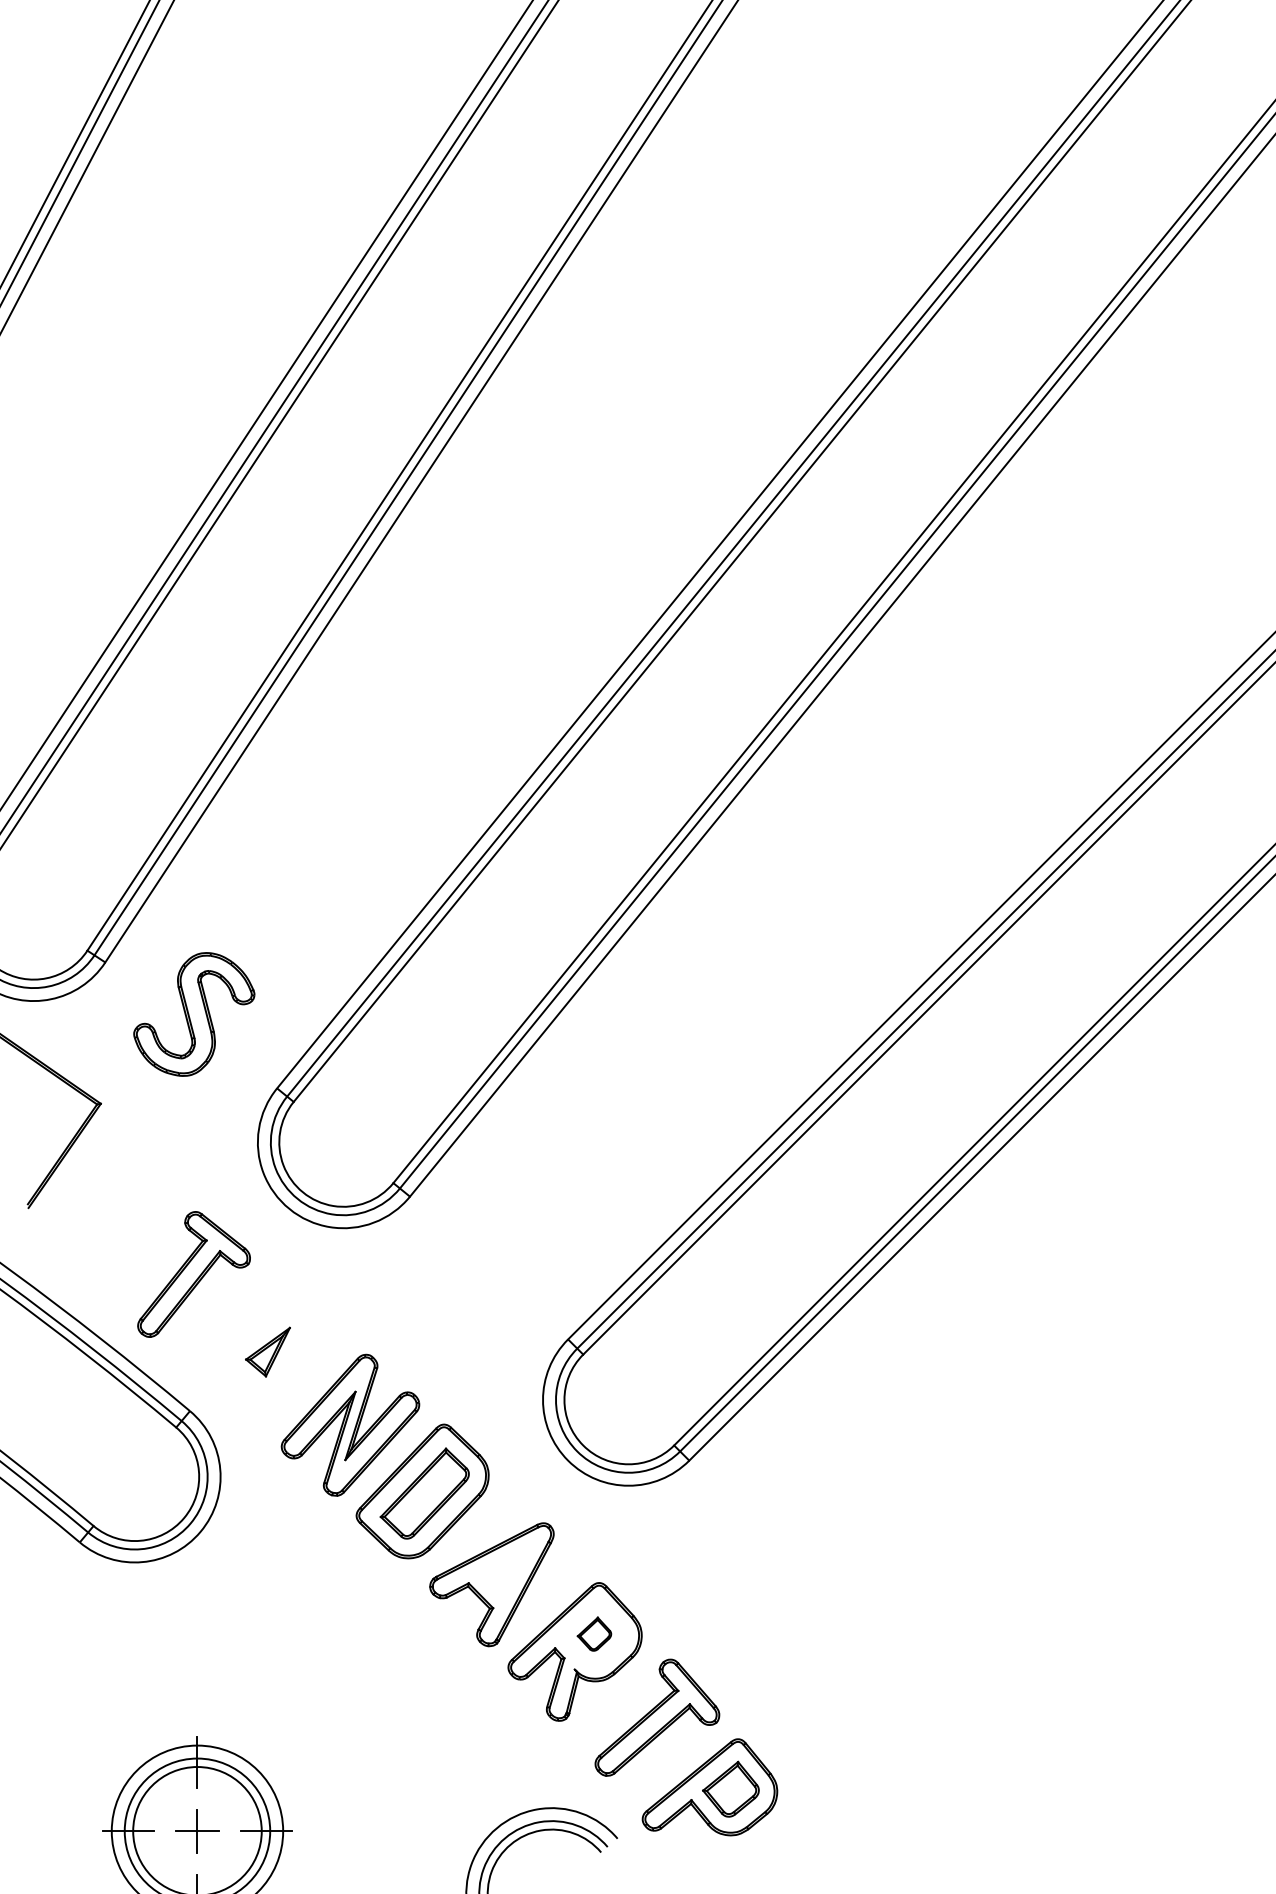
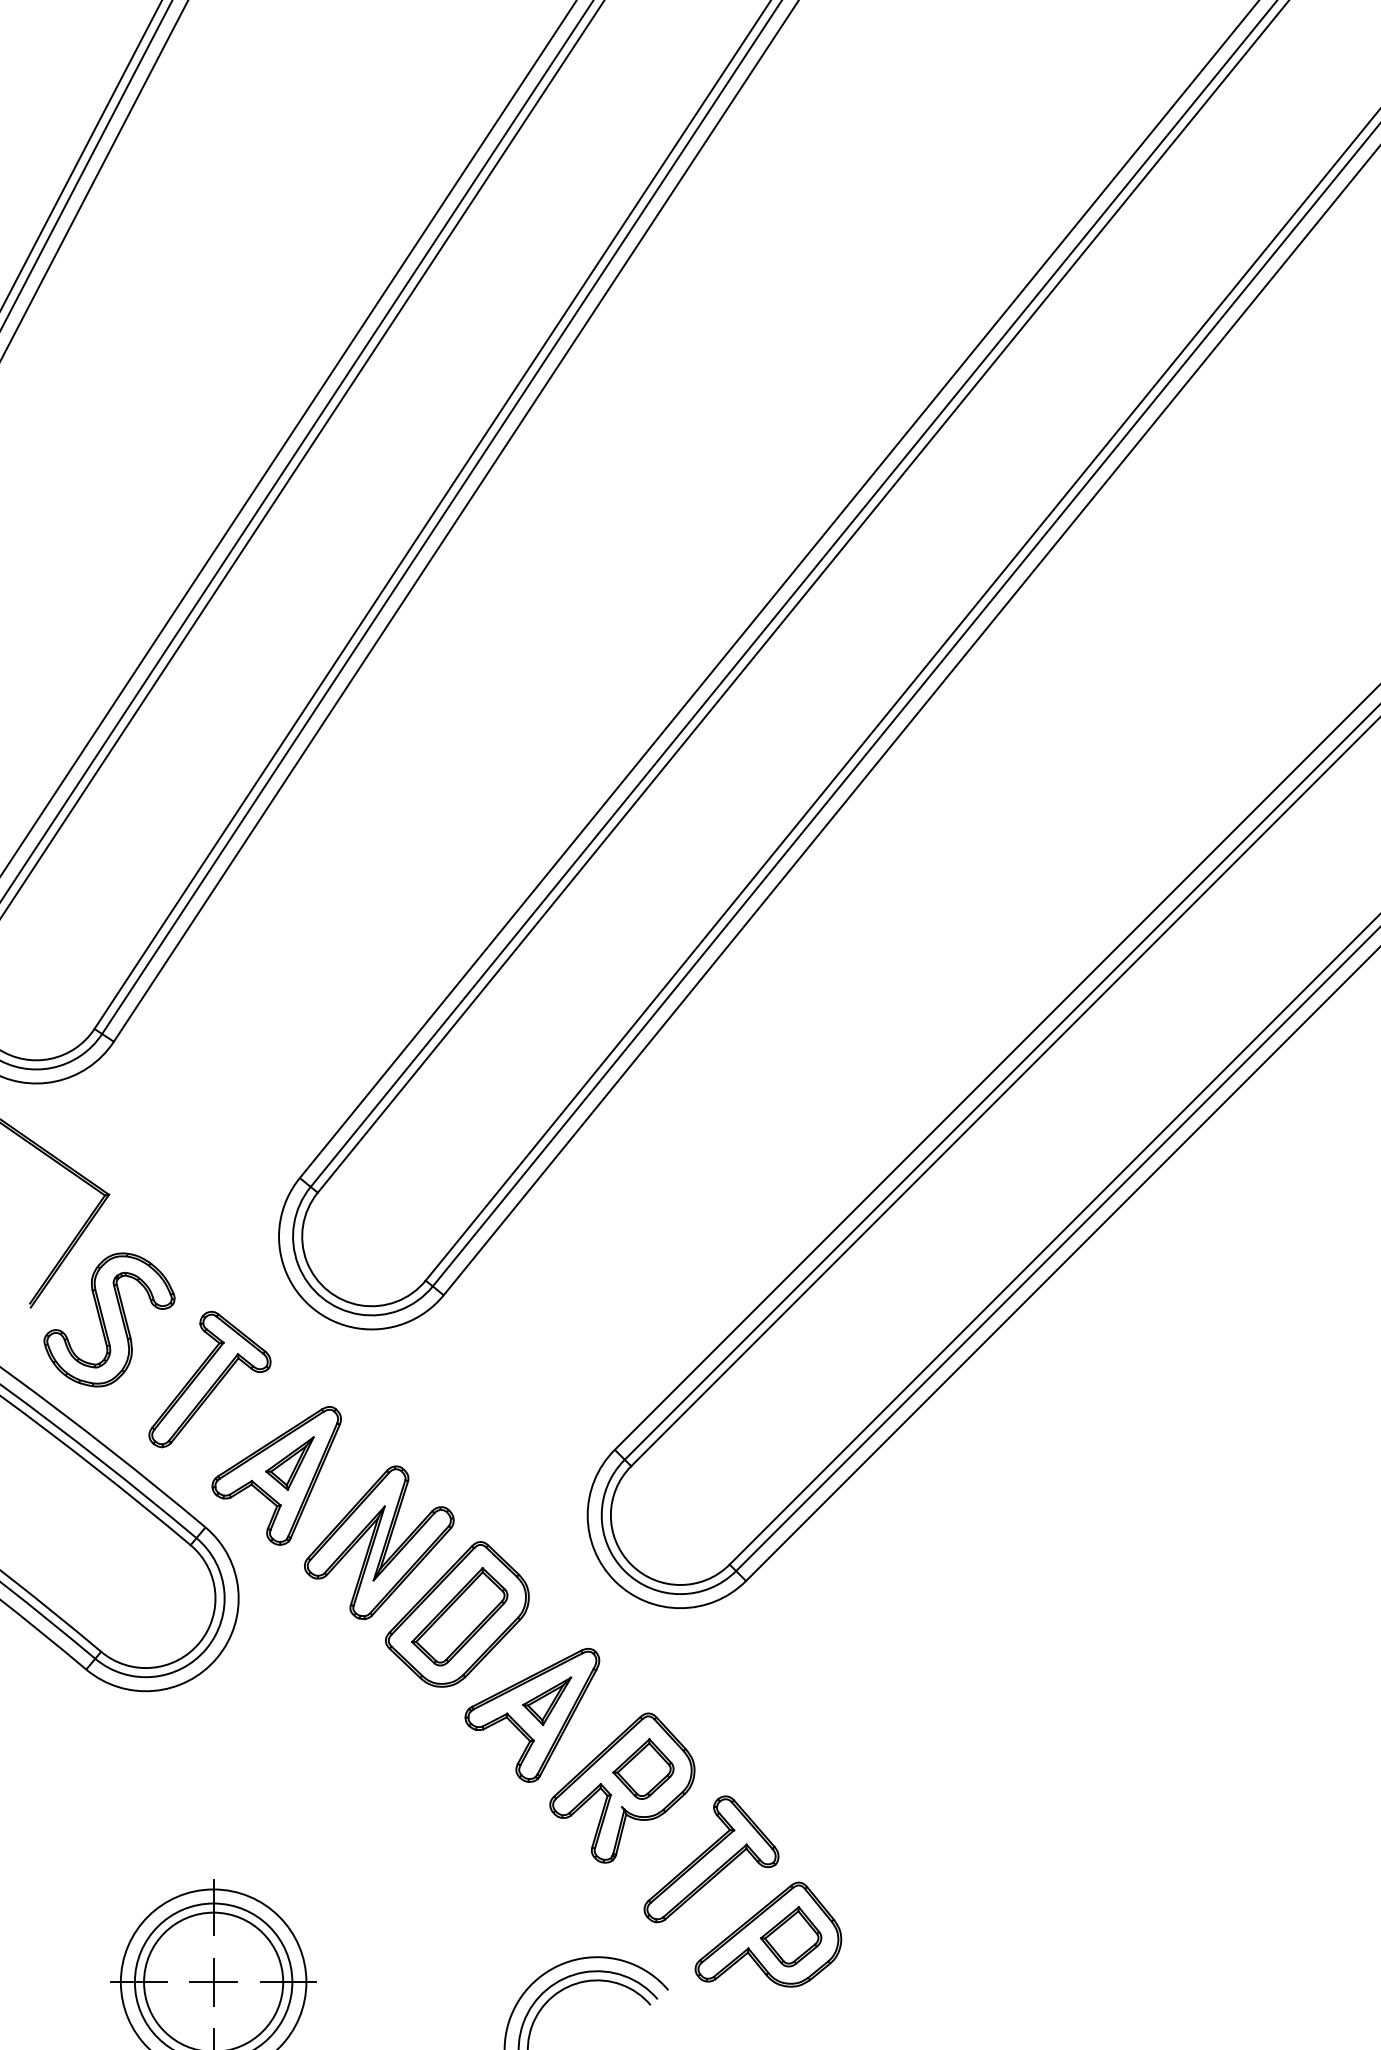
part: (194, 1014) -> (109, 1319), moved
part: (255, 1363) -> (276, 1475), added
part: (505, 1571) -> (547, 1701), added
part: (594, 1633) -> (643, 1768), size x1.67

